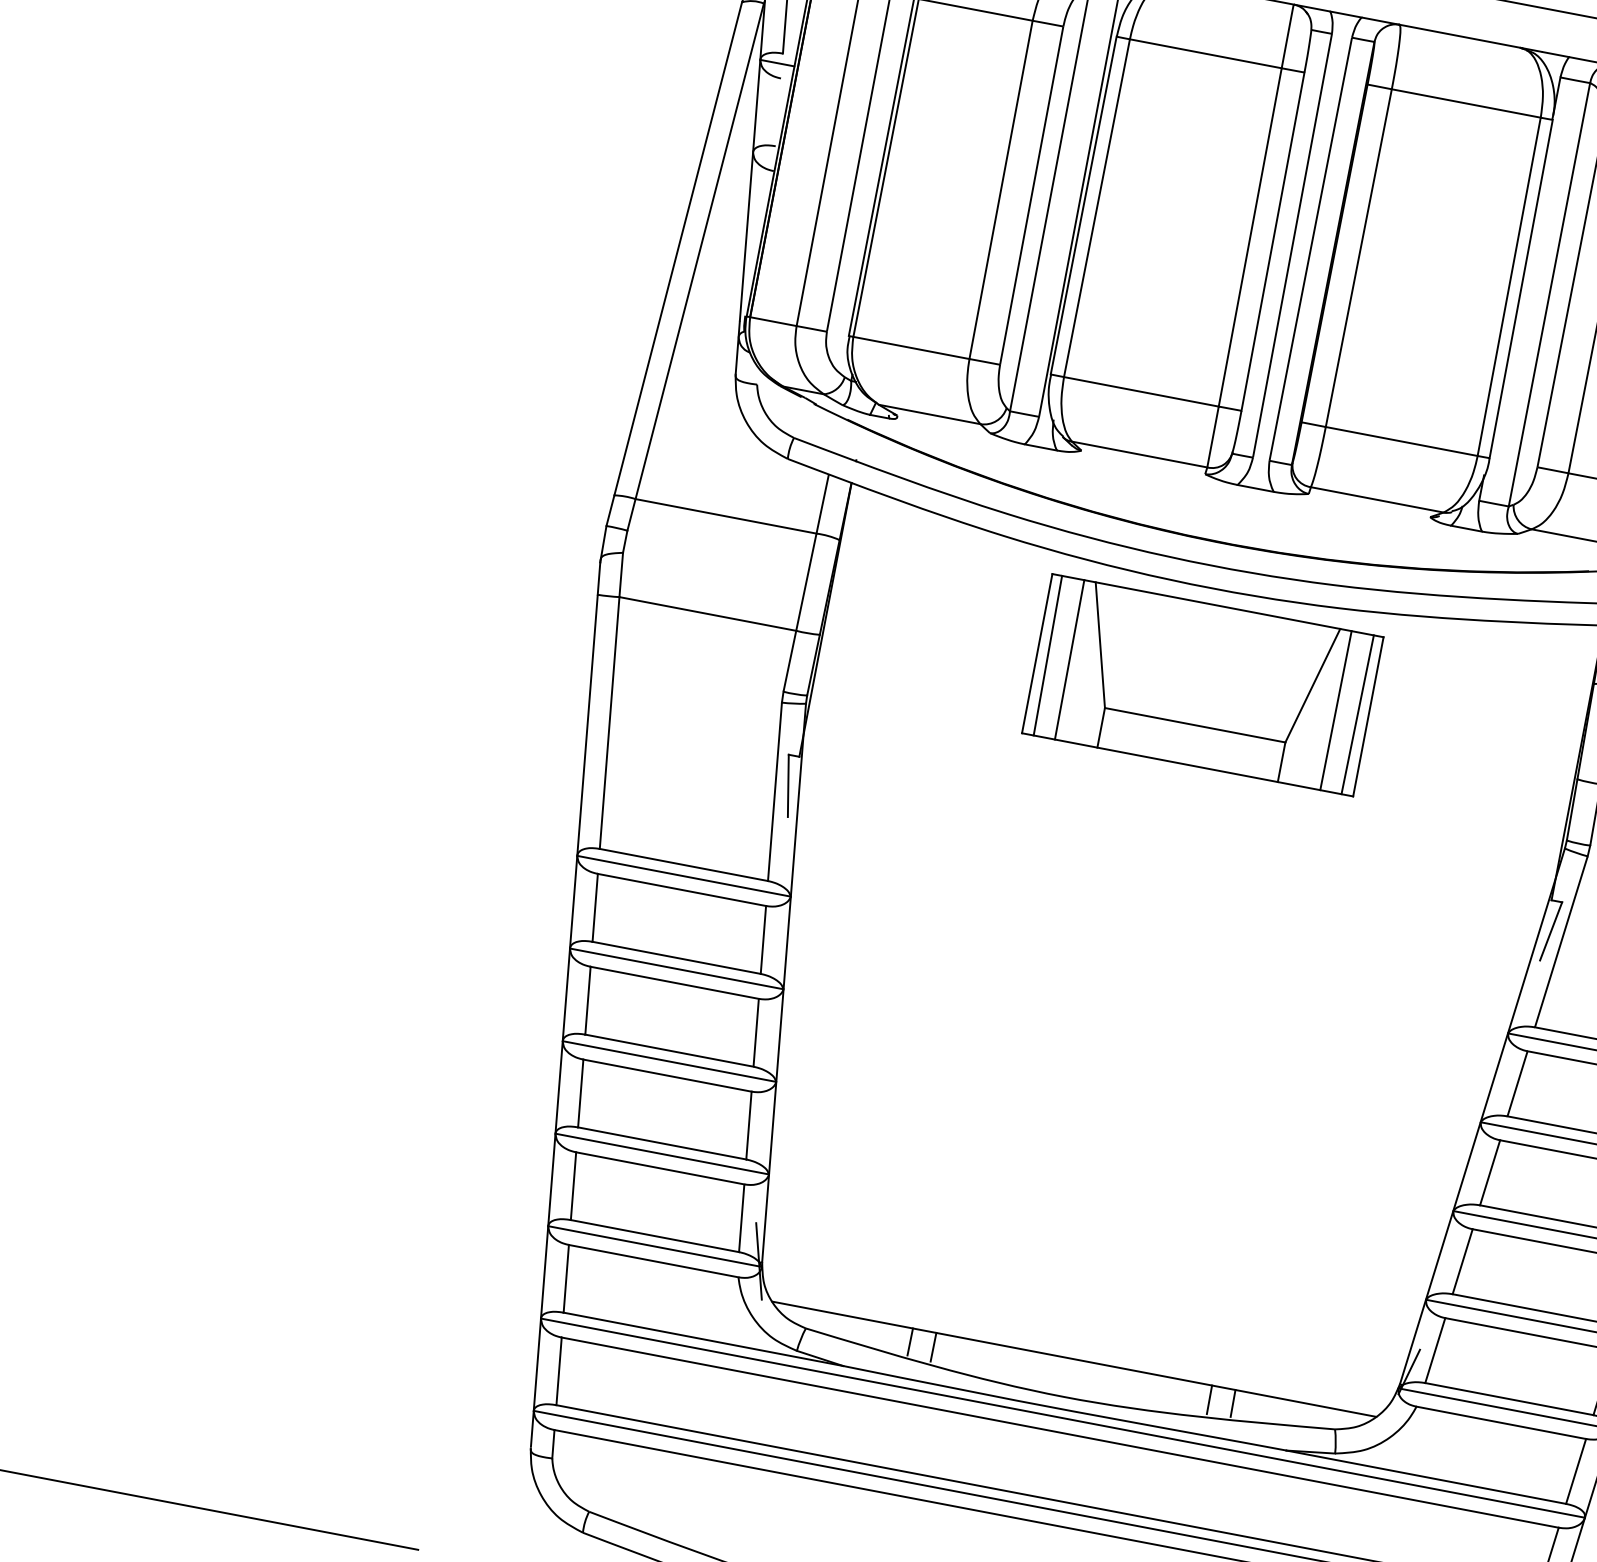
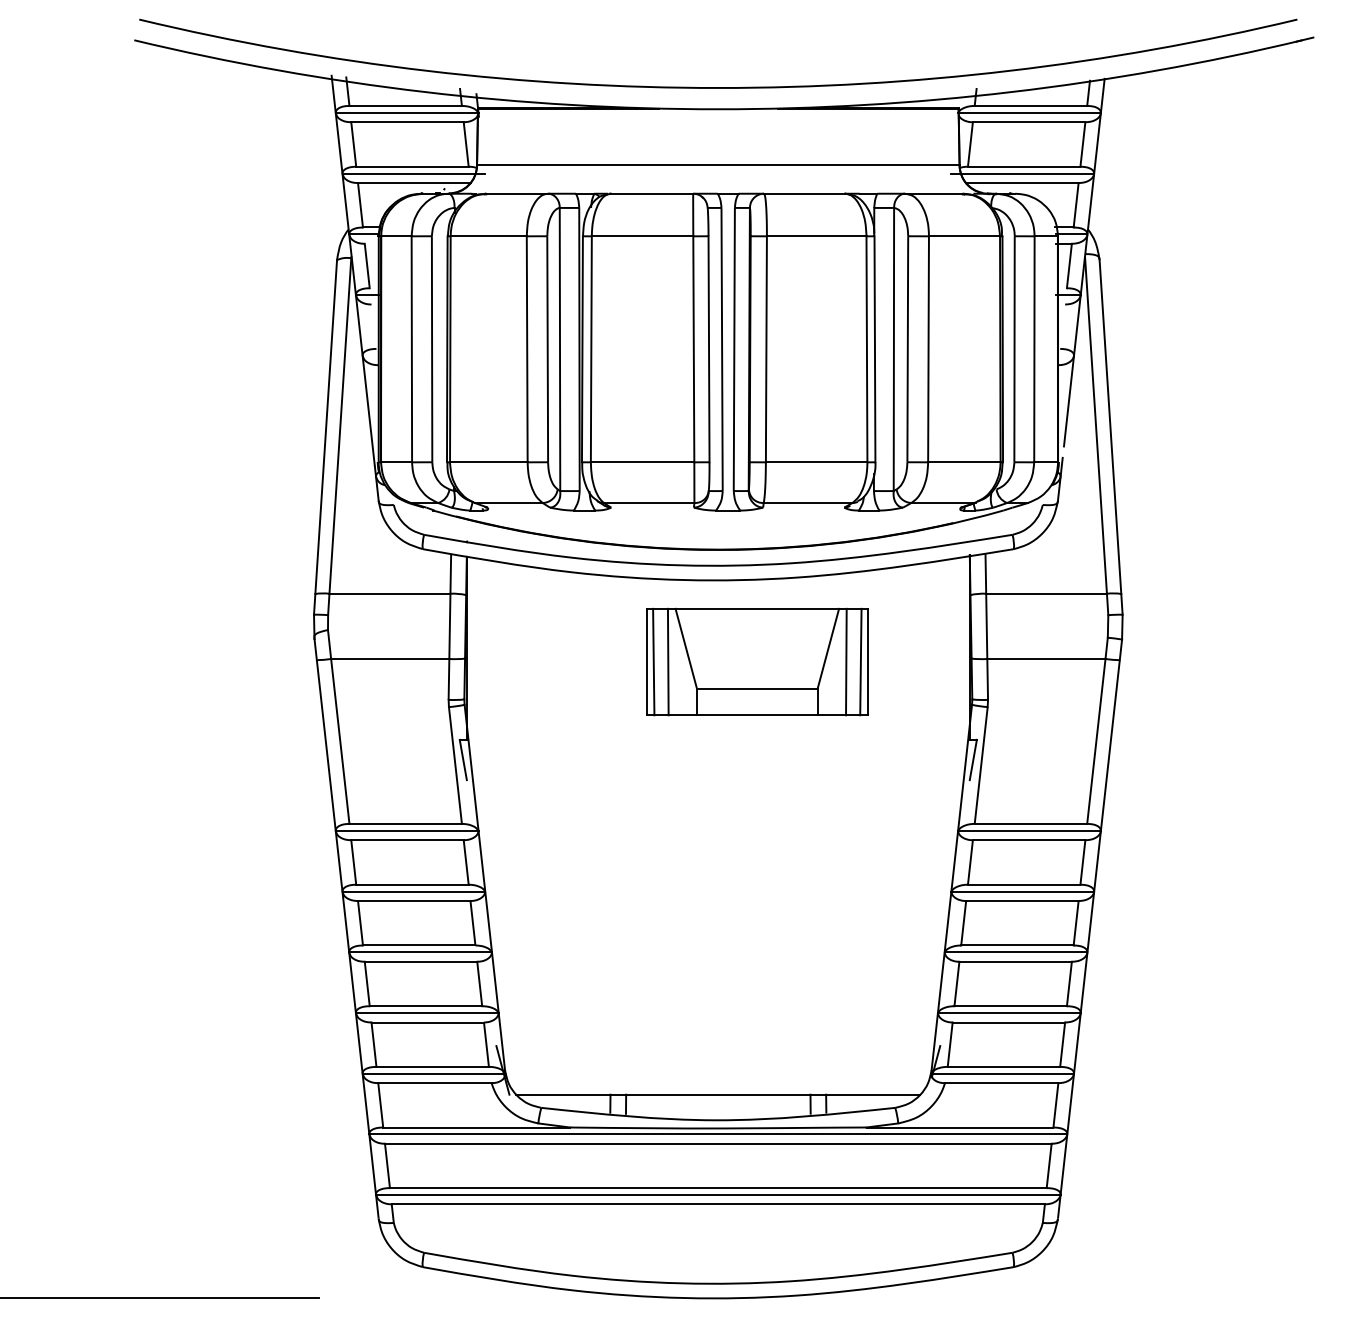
part: (1203, 684) -> (757, 661), moved

